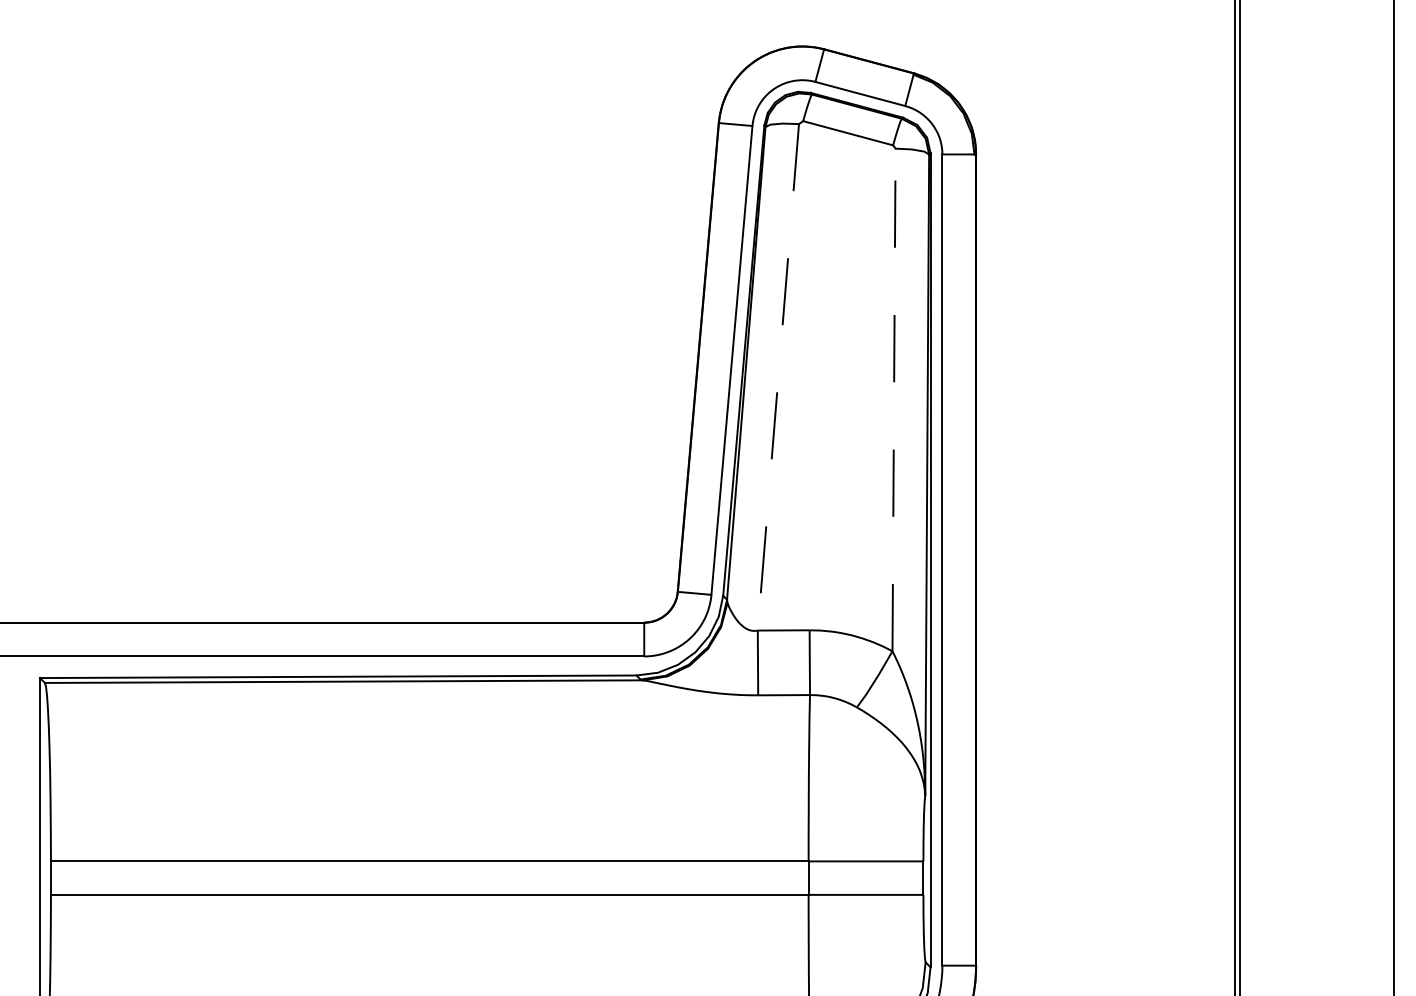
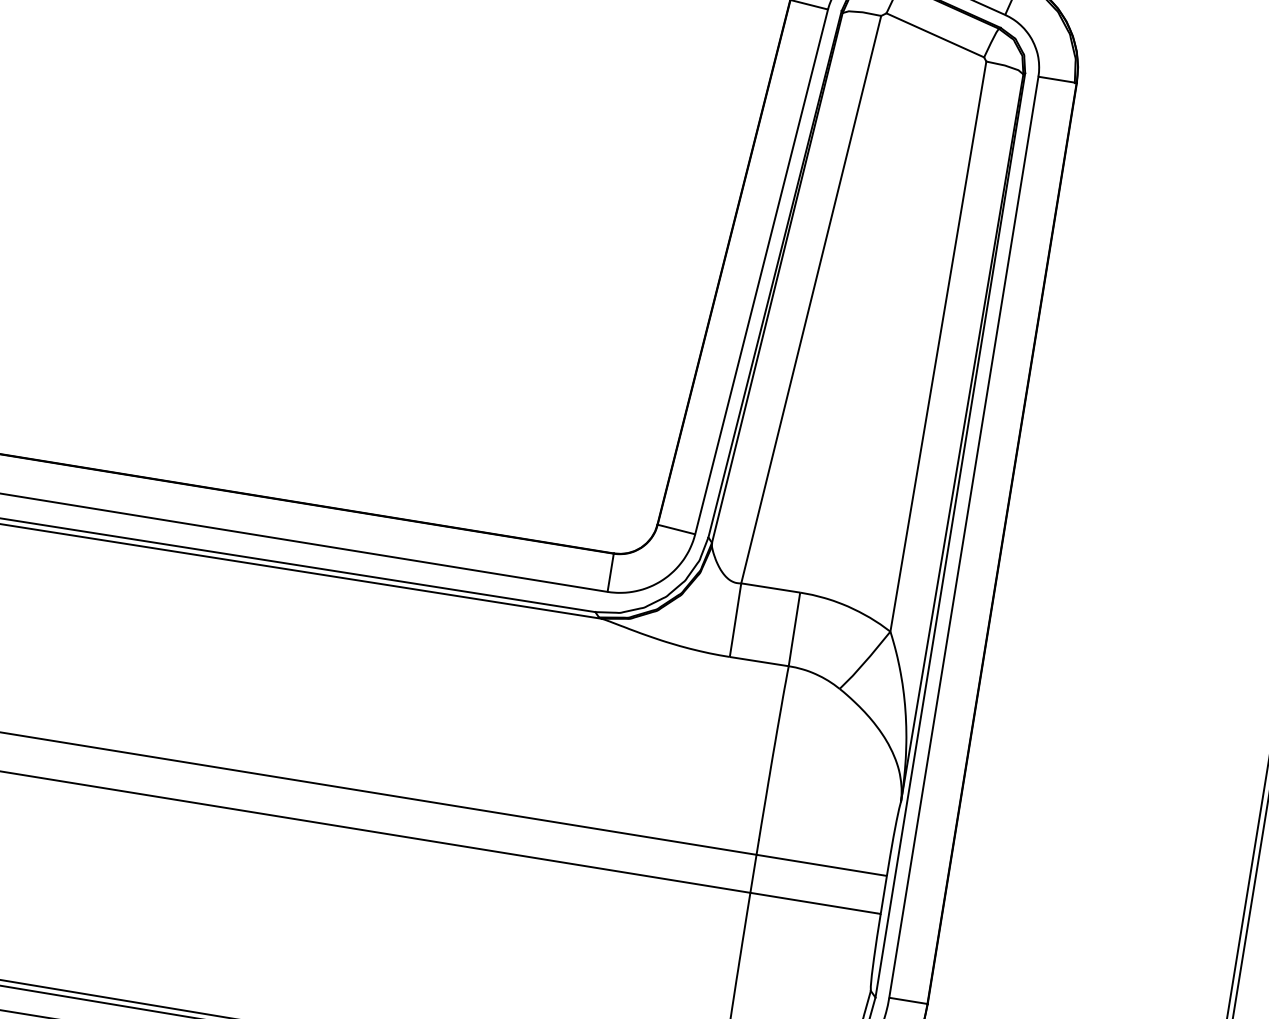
line: (778, 377) -> (811, 299), dashed -> solid
line: (894, 399) -> (938, 346), dashed -> solid

